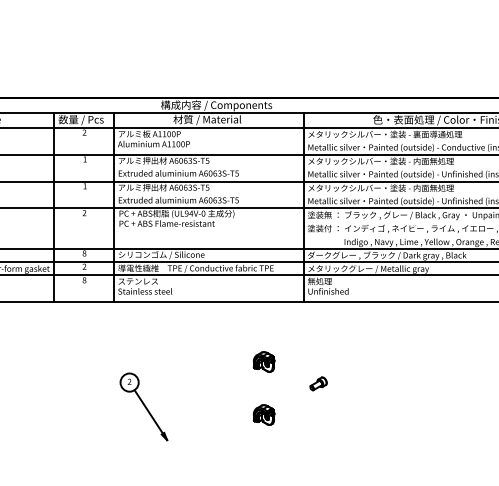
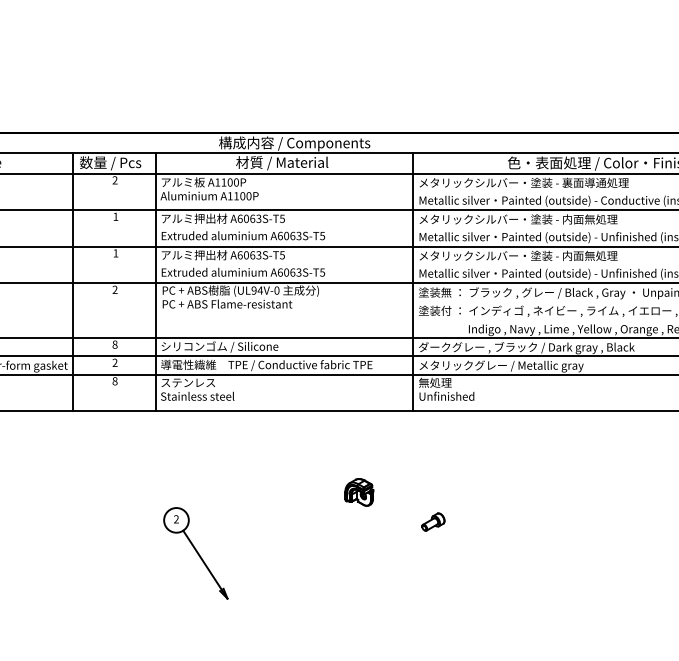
part: (263, 414) -> (358, 563), removed

